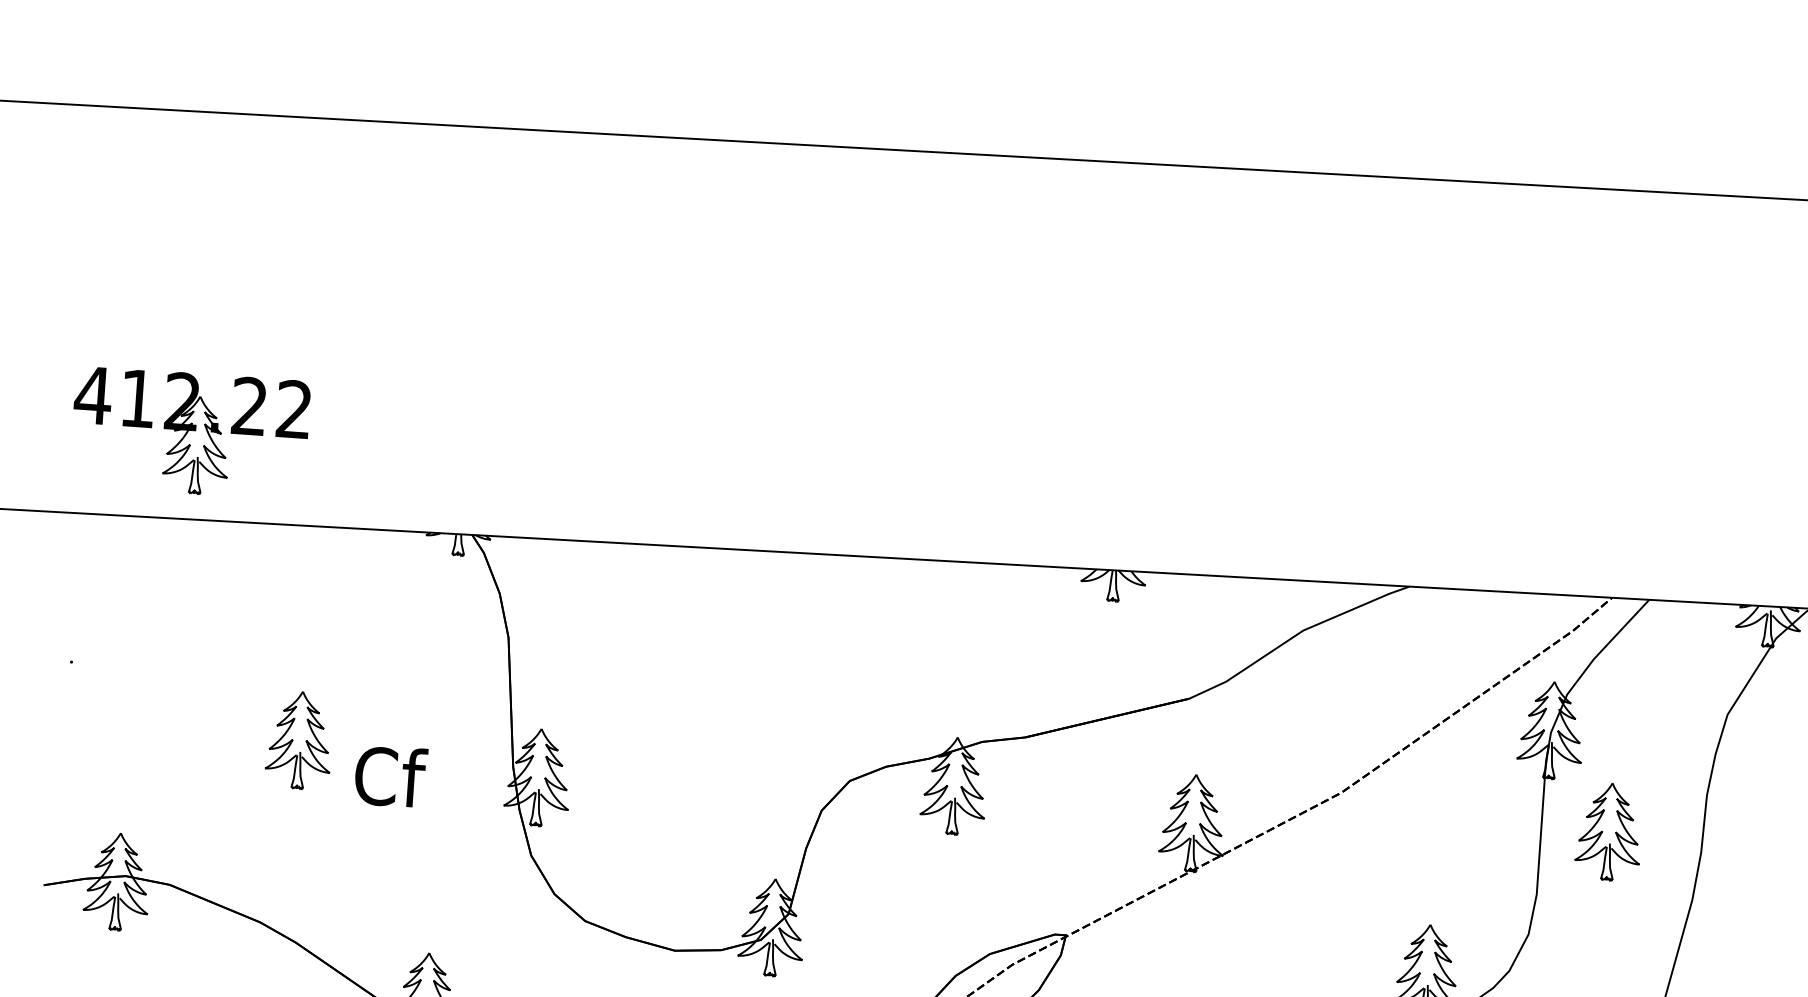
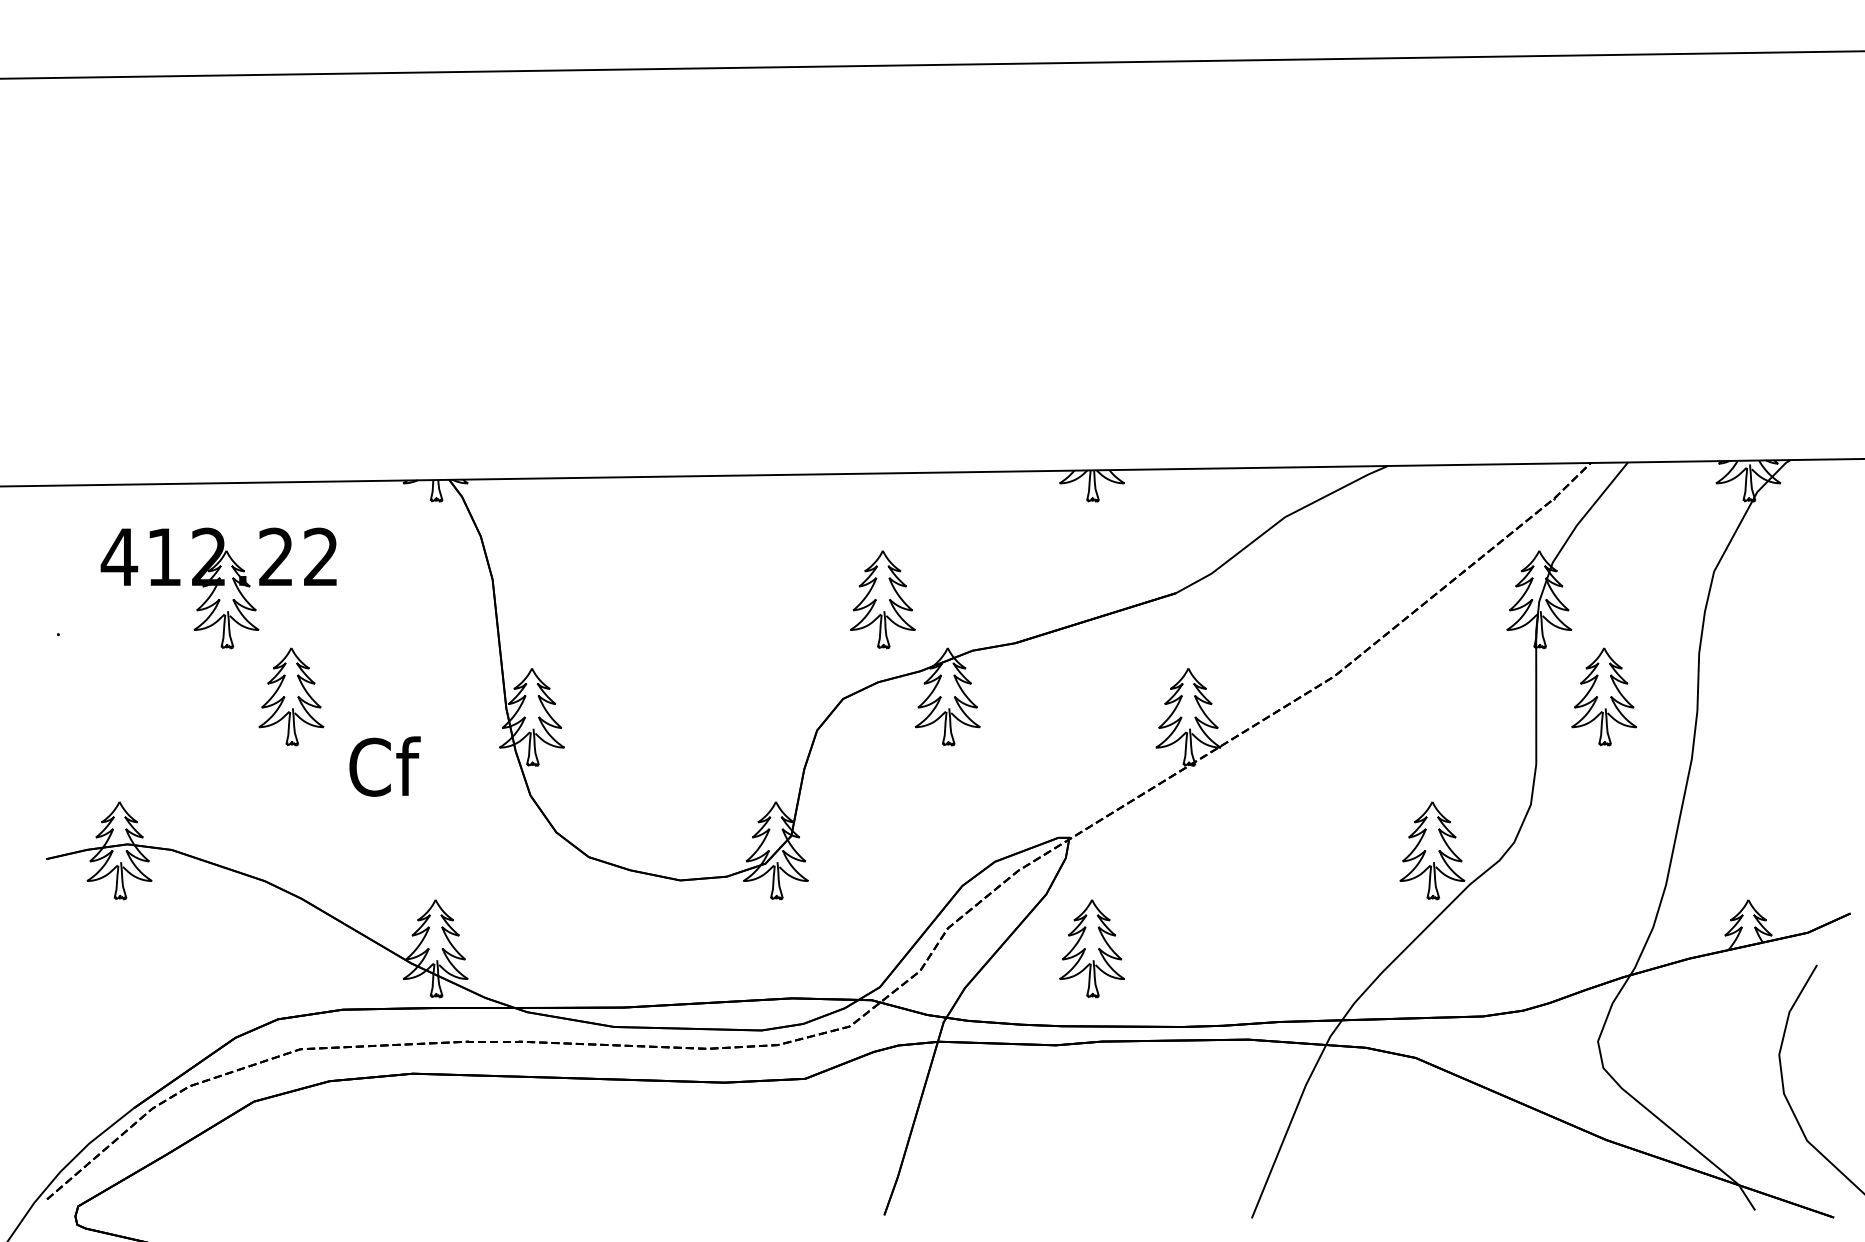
part: (189, 433) -> (218, 588), moved
part: (896, 684) -> (882, 599), added
text: (390, 776) -> (384, 766), moved

